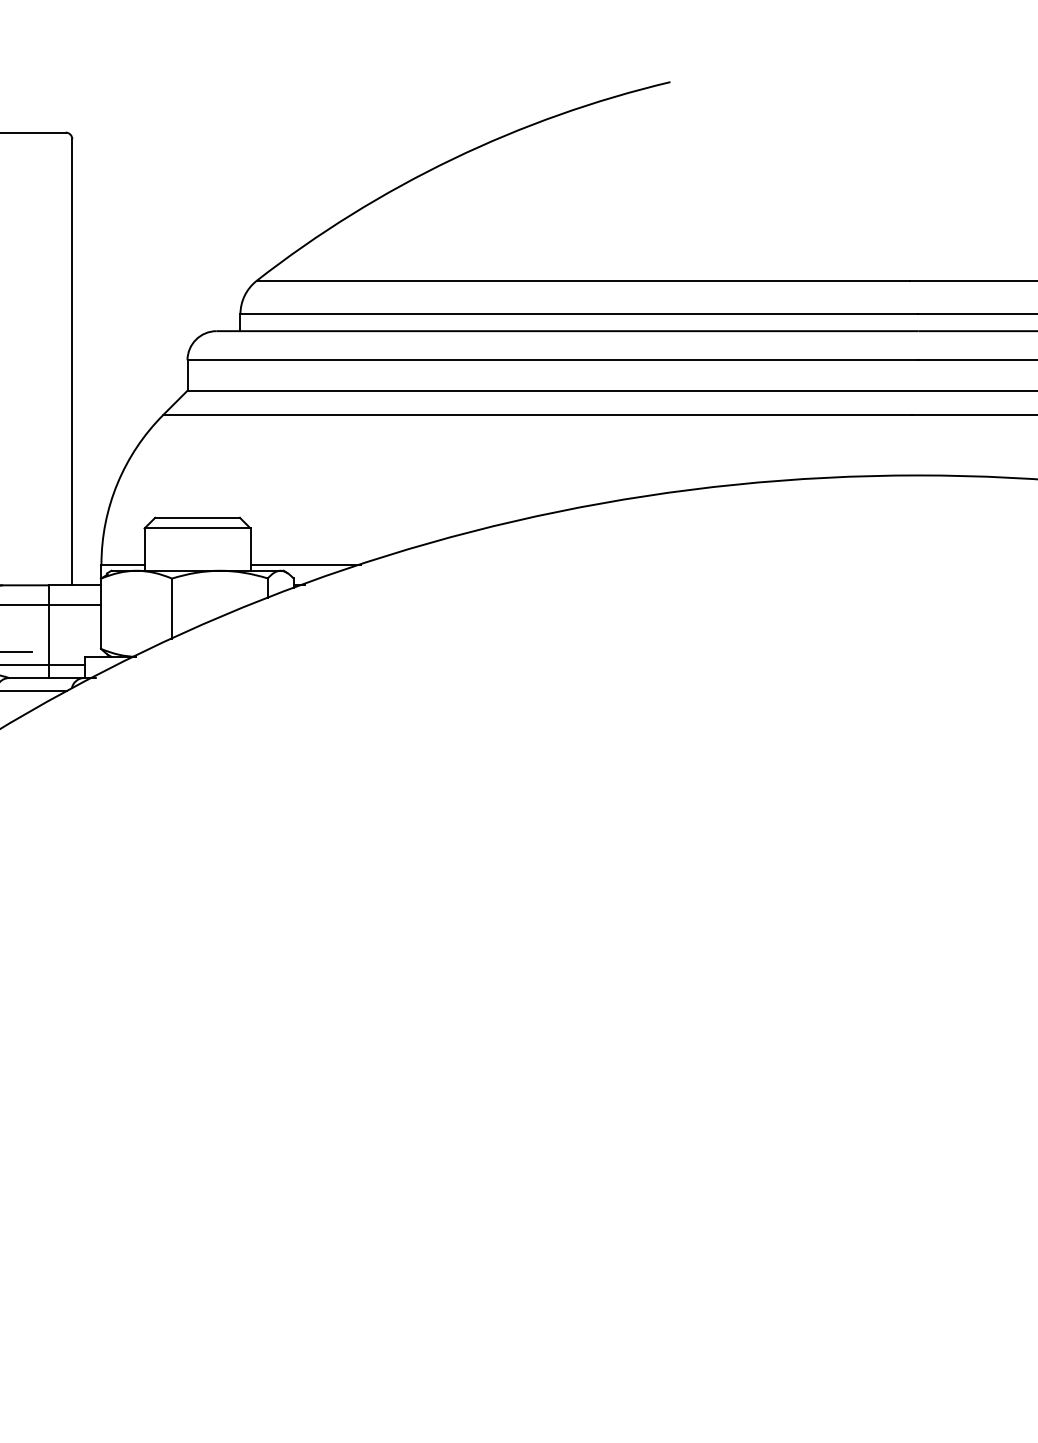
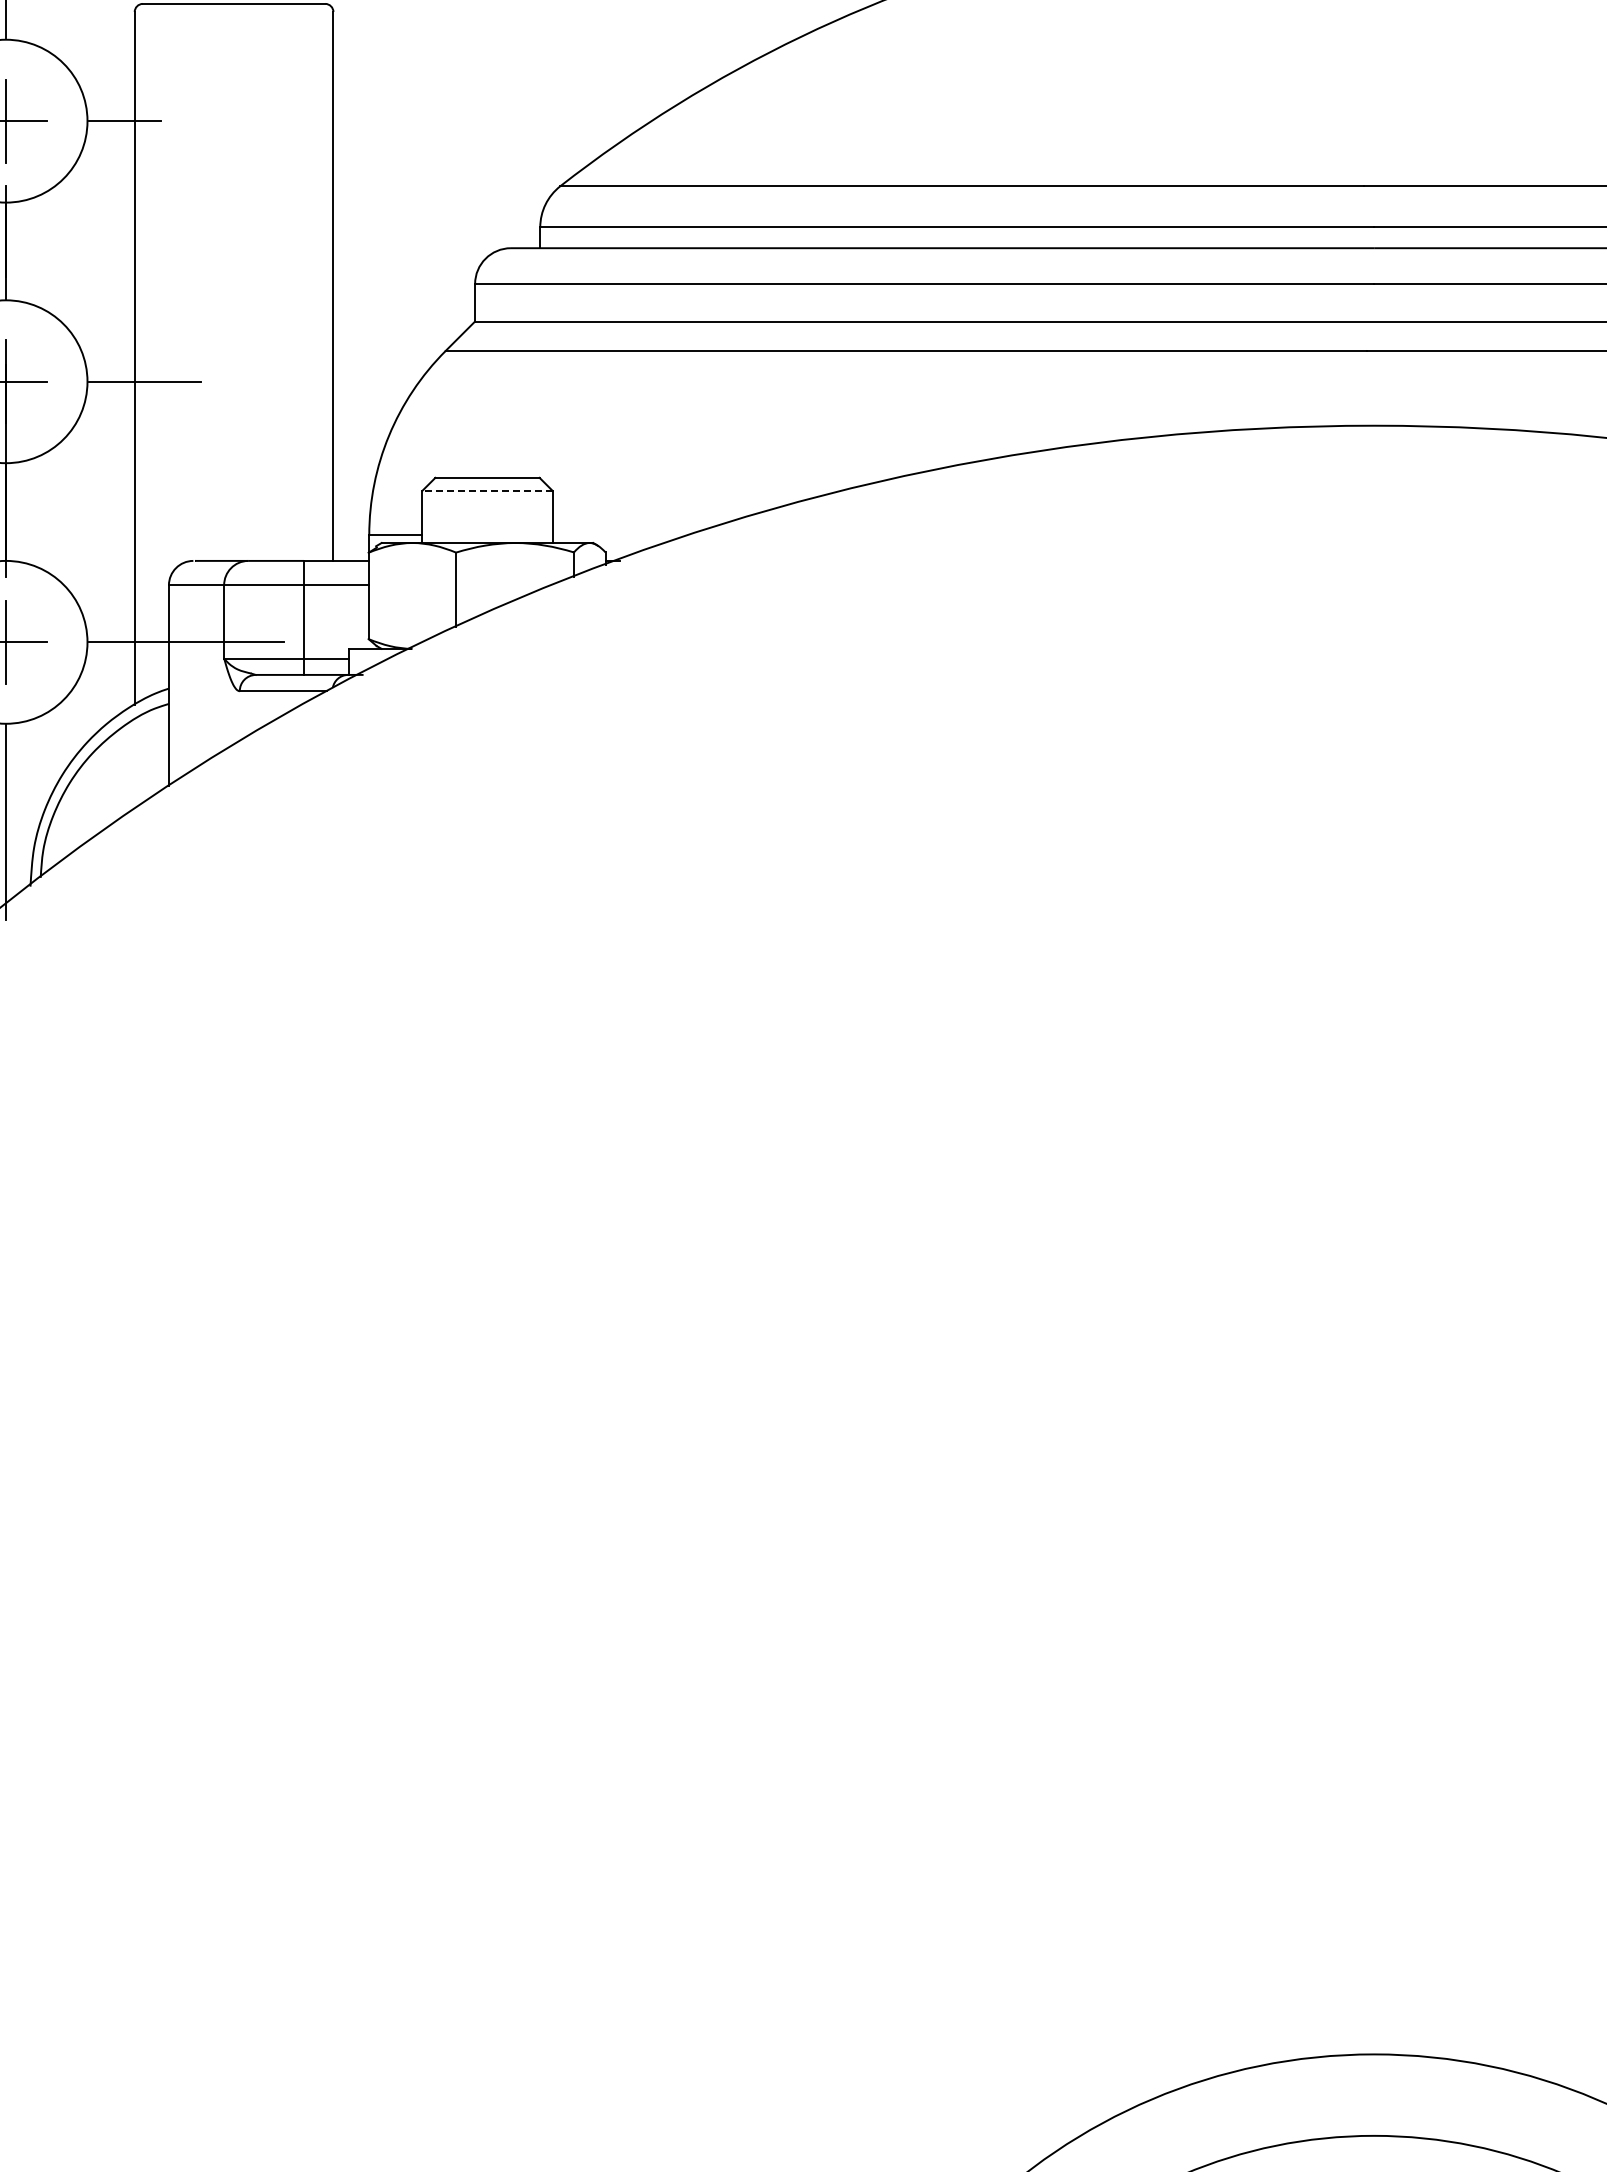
line: (197, 528) -> (487, 490), solid -> dashed
line: (305, 564) -> (620, 535), removed

